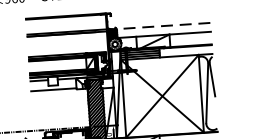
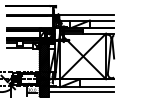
line: (161, 26) -> (85, 15), dashed -> solid

